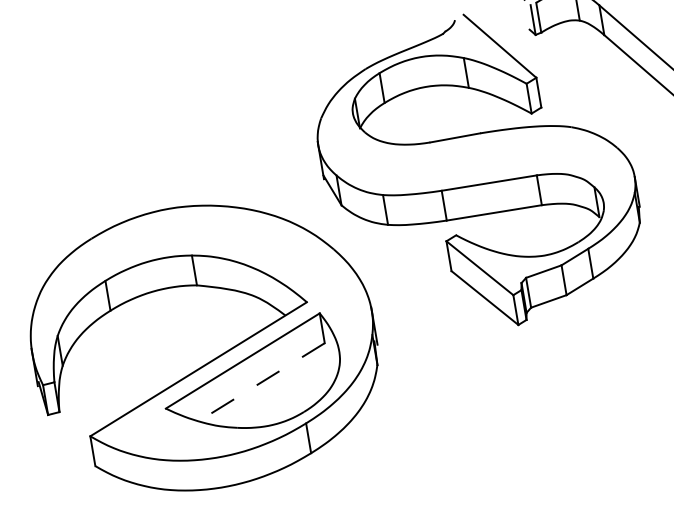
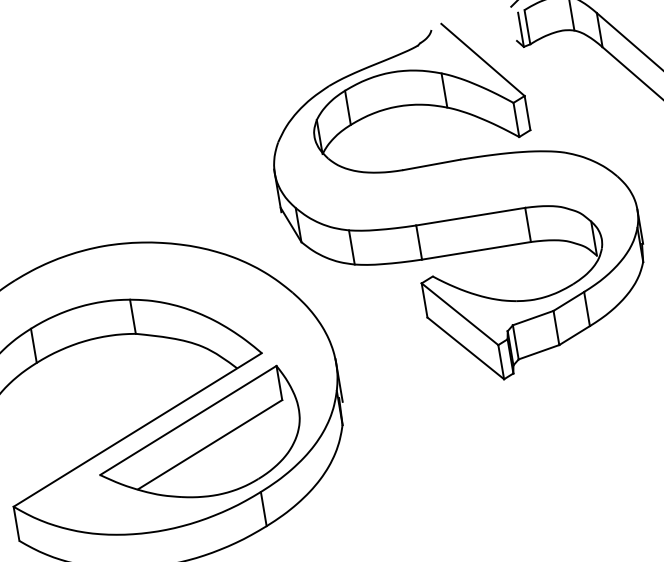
line: (261, 382) -> (209, 445), dashed -> solid

